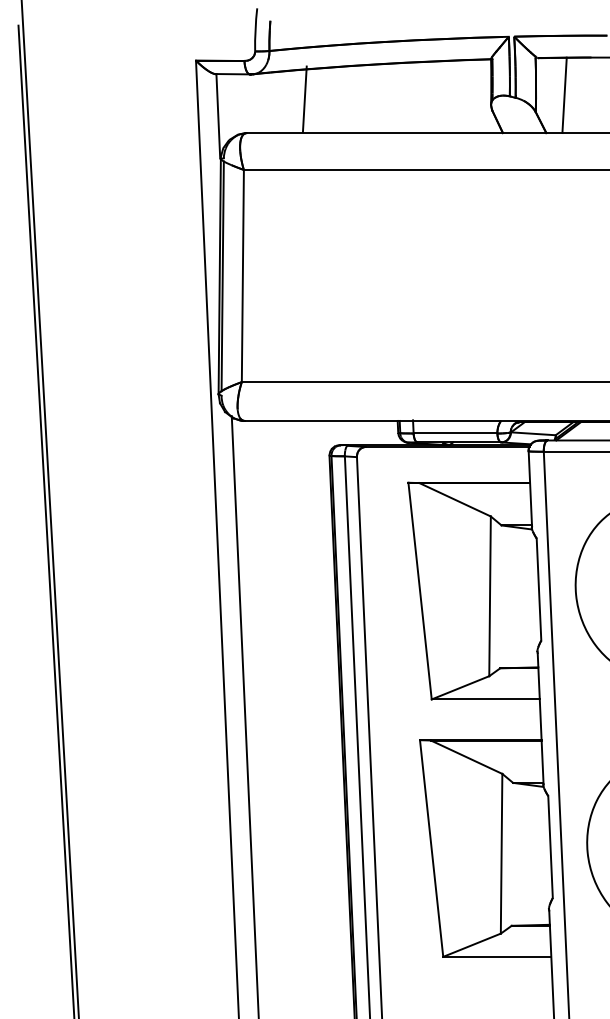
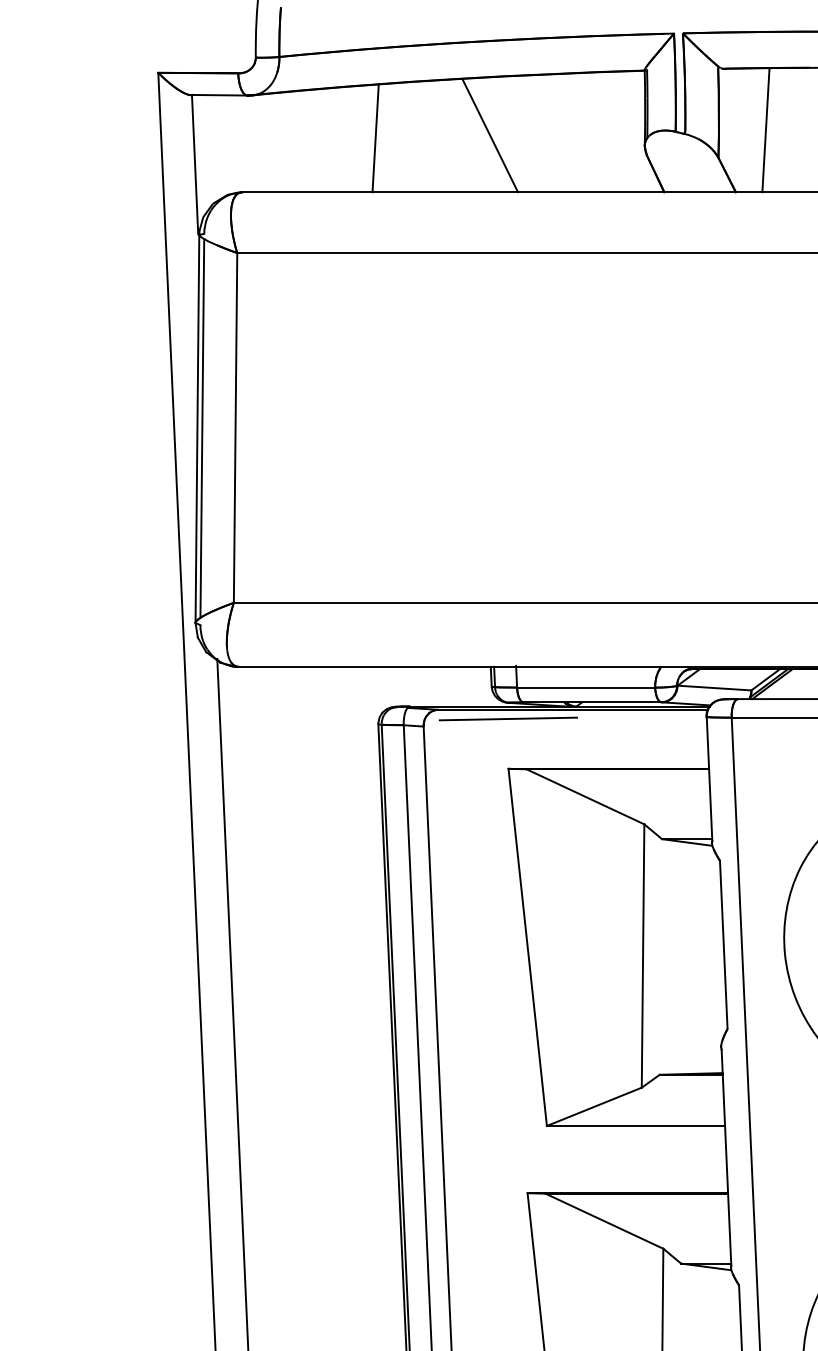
line: (397, 98) -> (490, 135), added
line: (304, 99) -> (375, 138), moved
line: (407, 452) -> (506, 718), added

